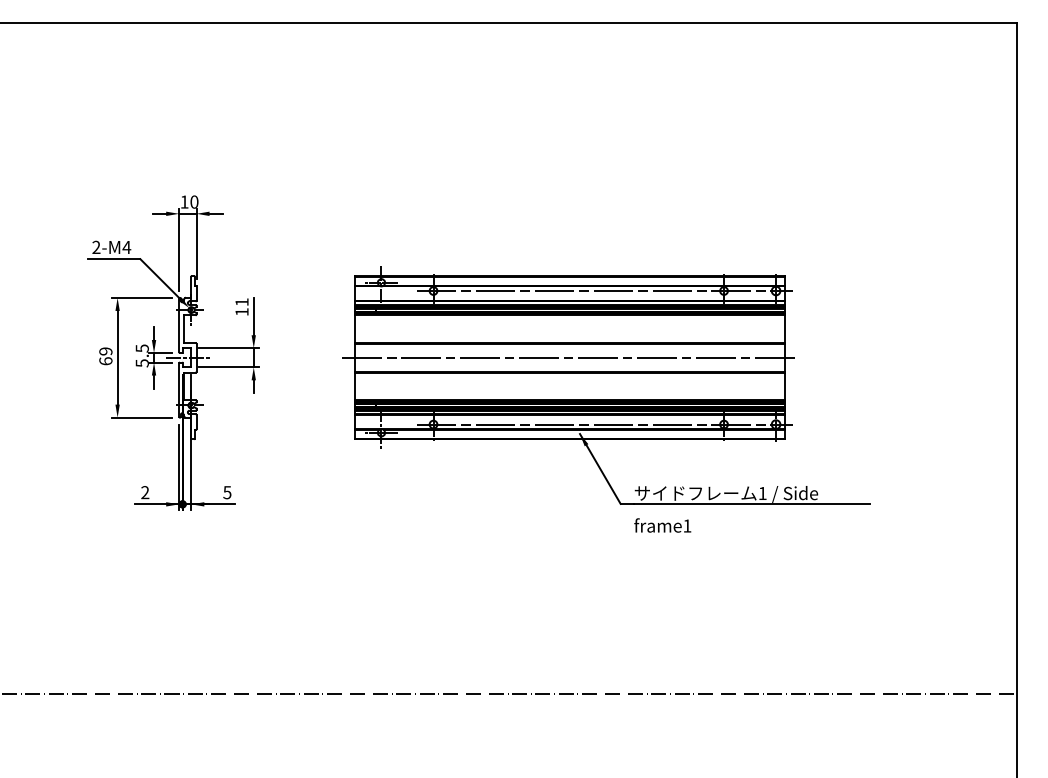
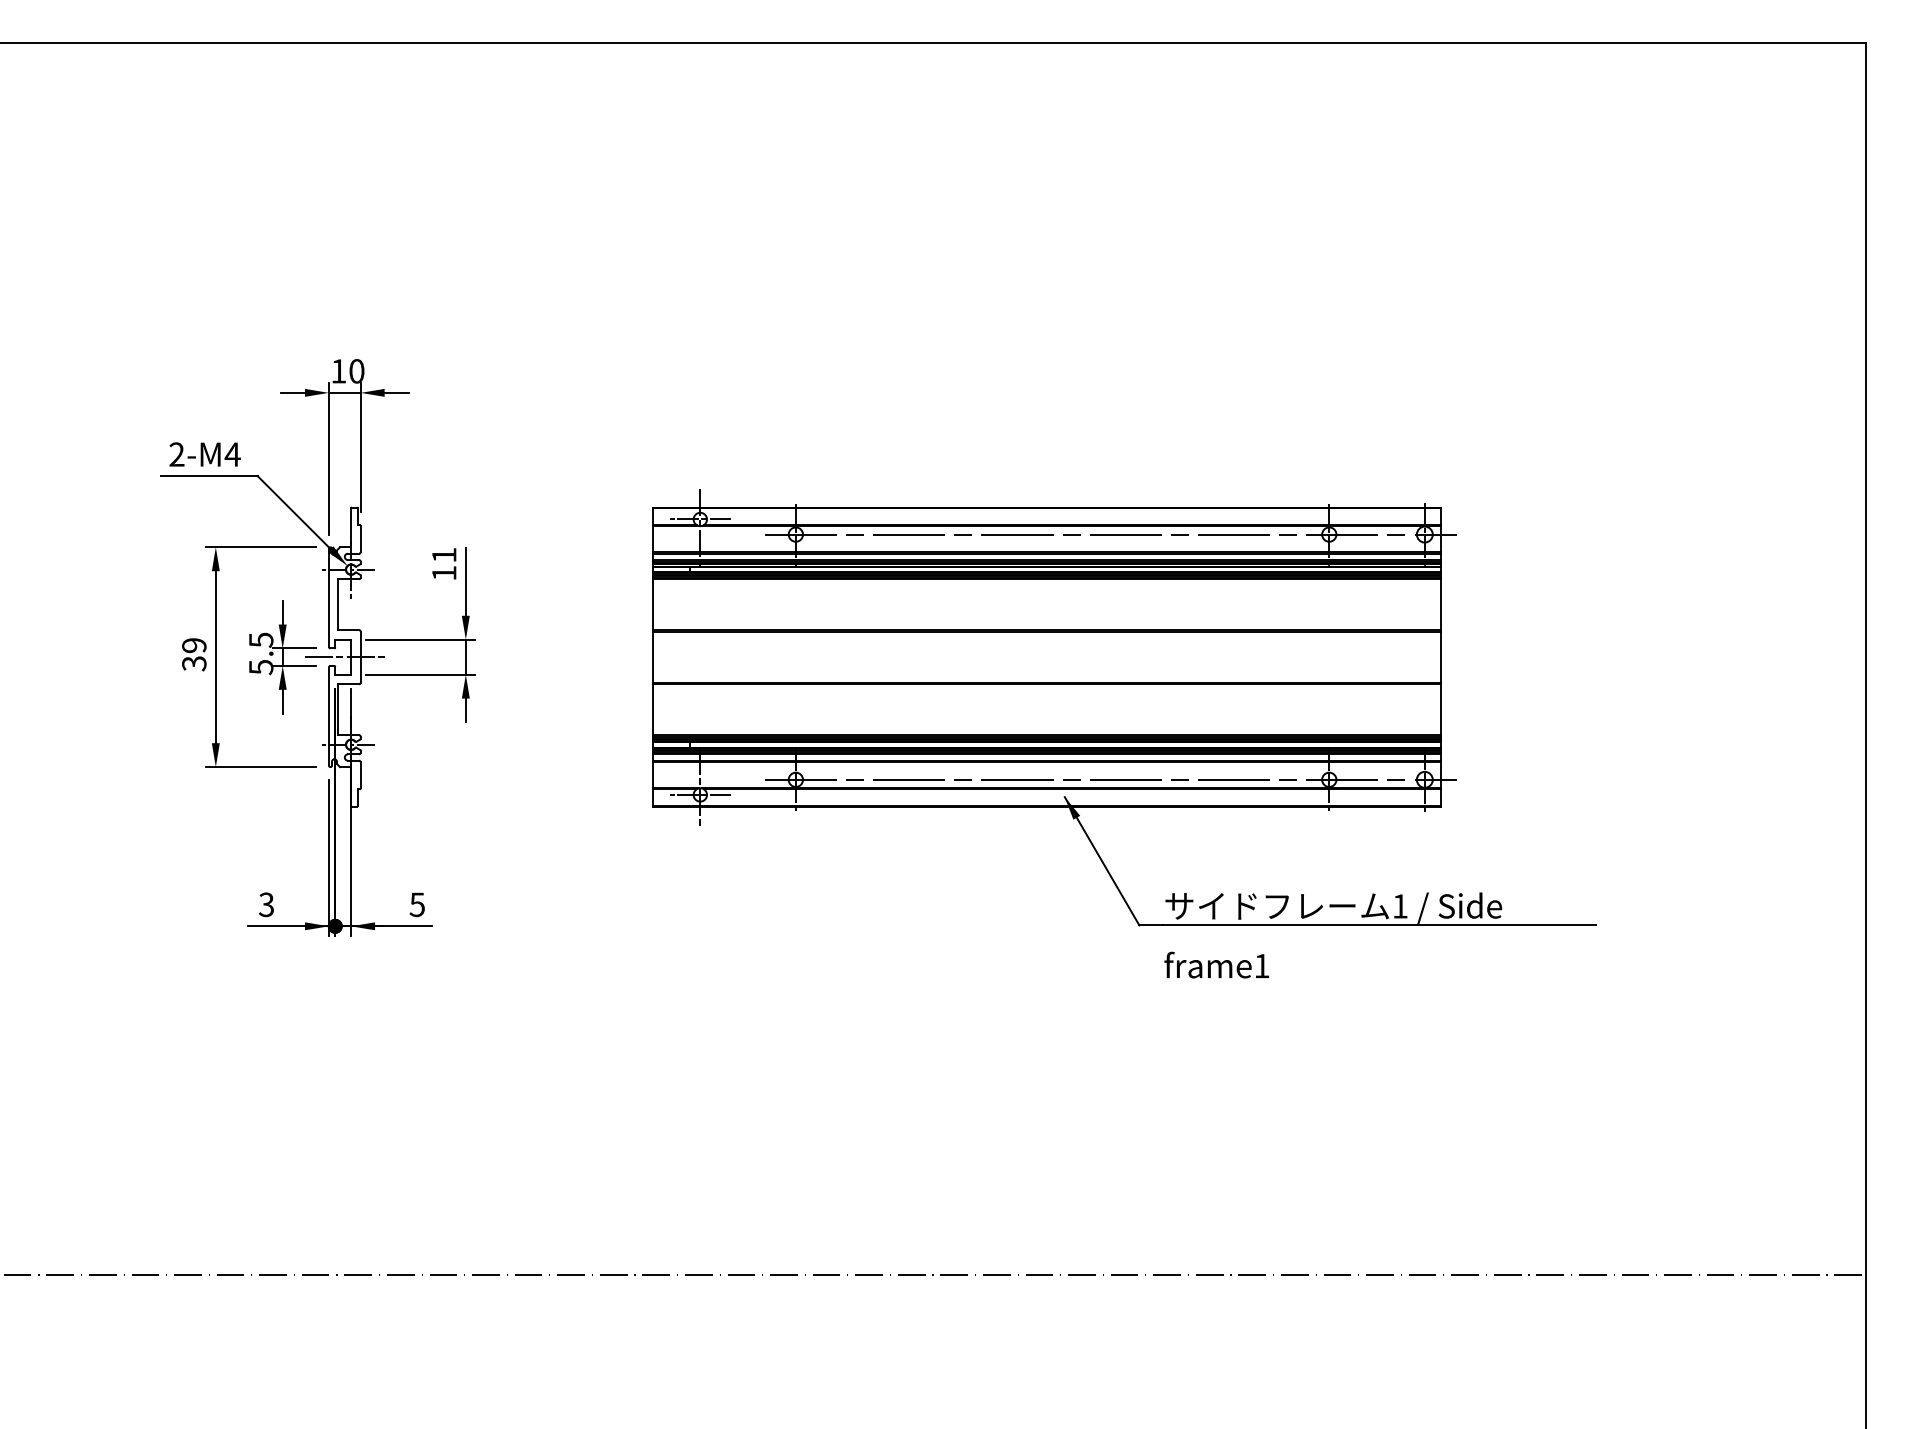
line: (569, 357) -> (1045, 656), removed
text: (105, 361) -> (193, 664), 69 -> 39
text: (145, 492) -> (267, 904), 2 -> 3

